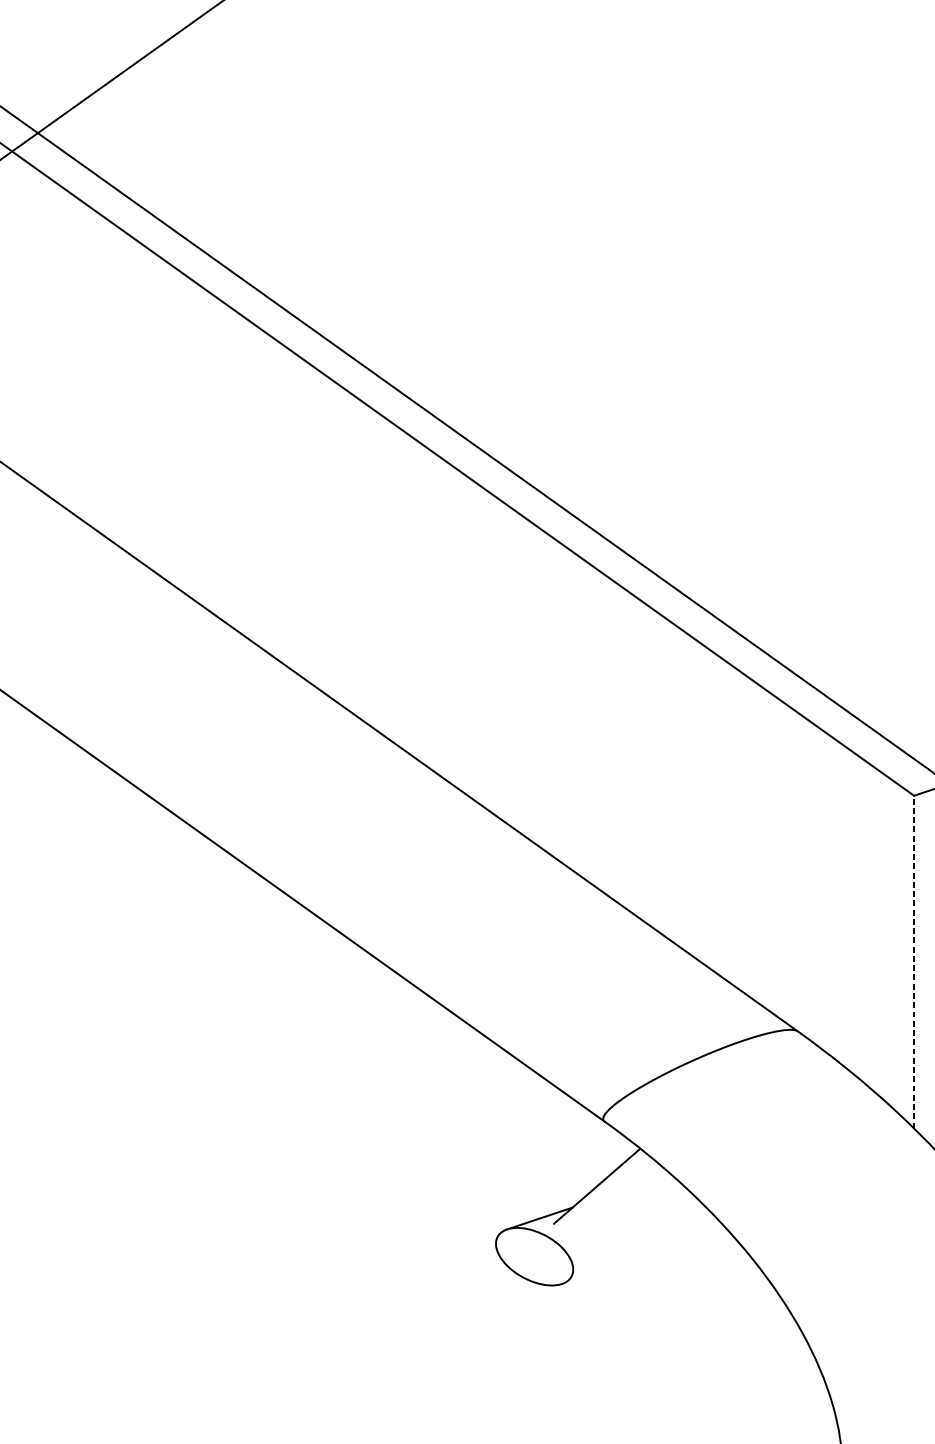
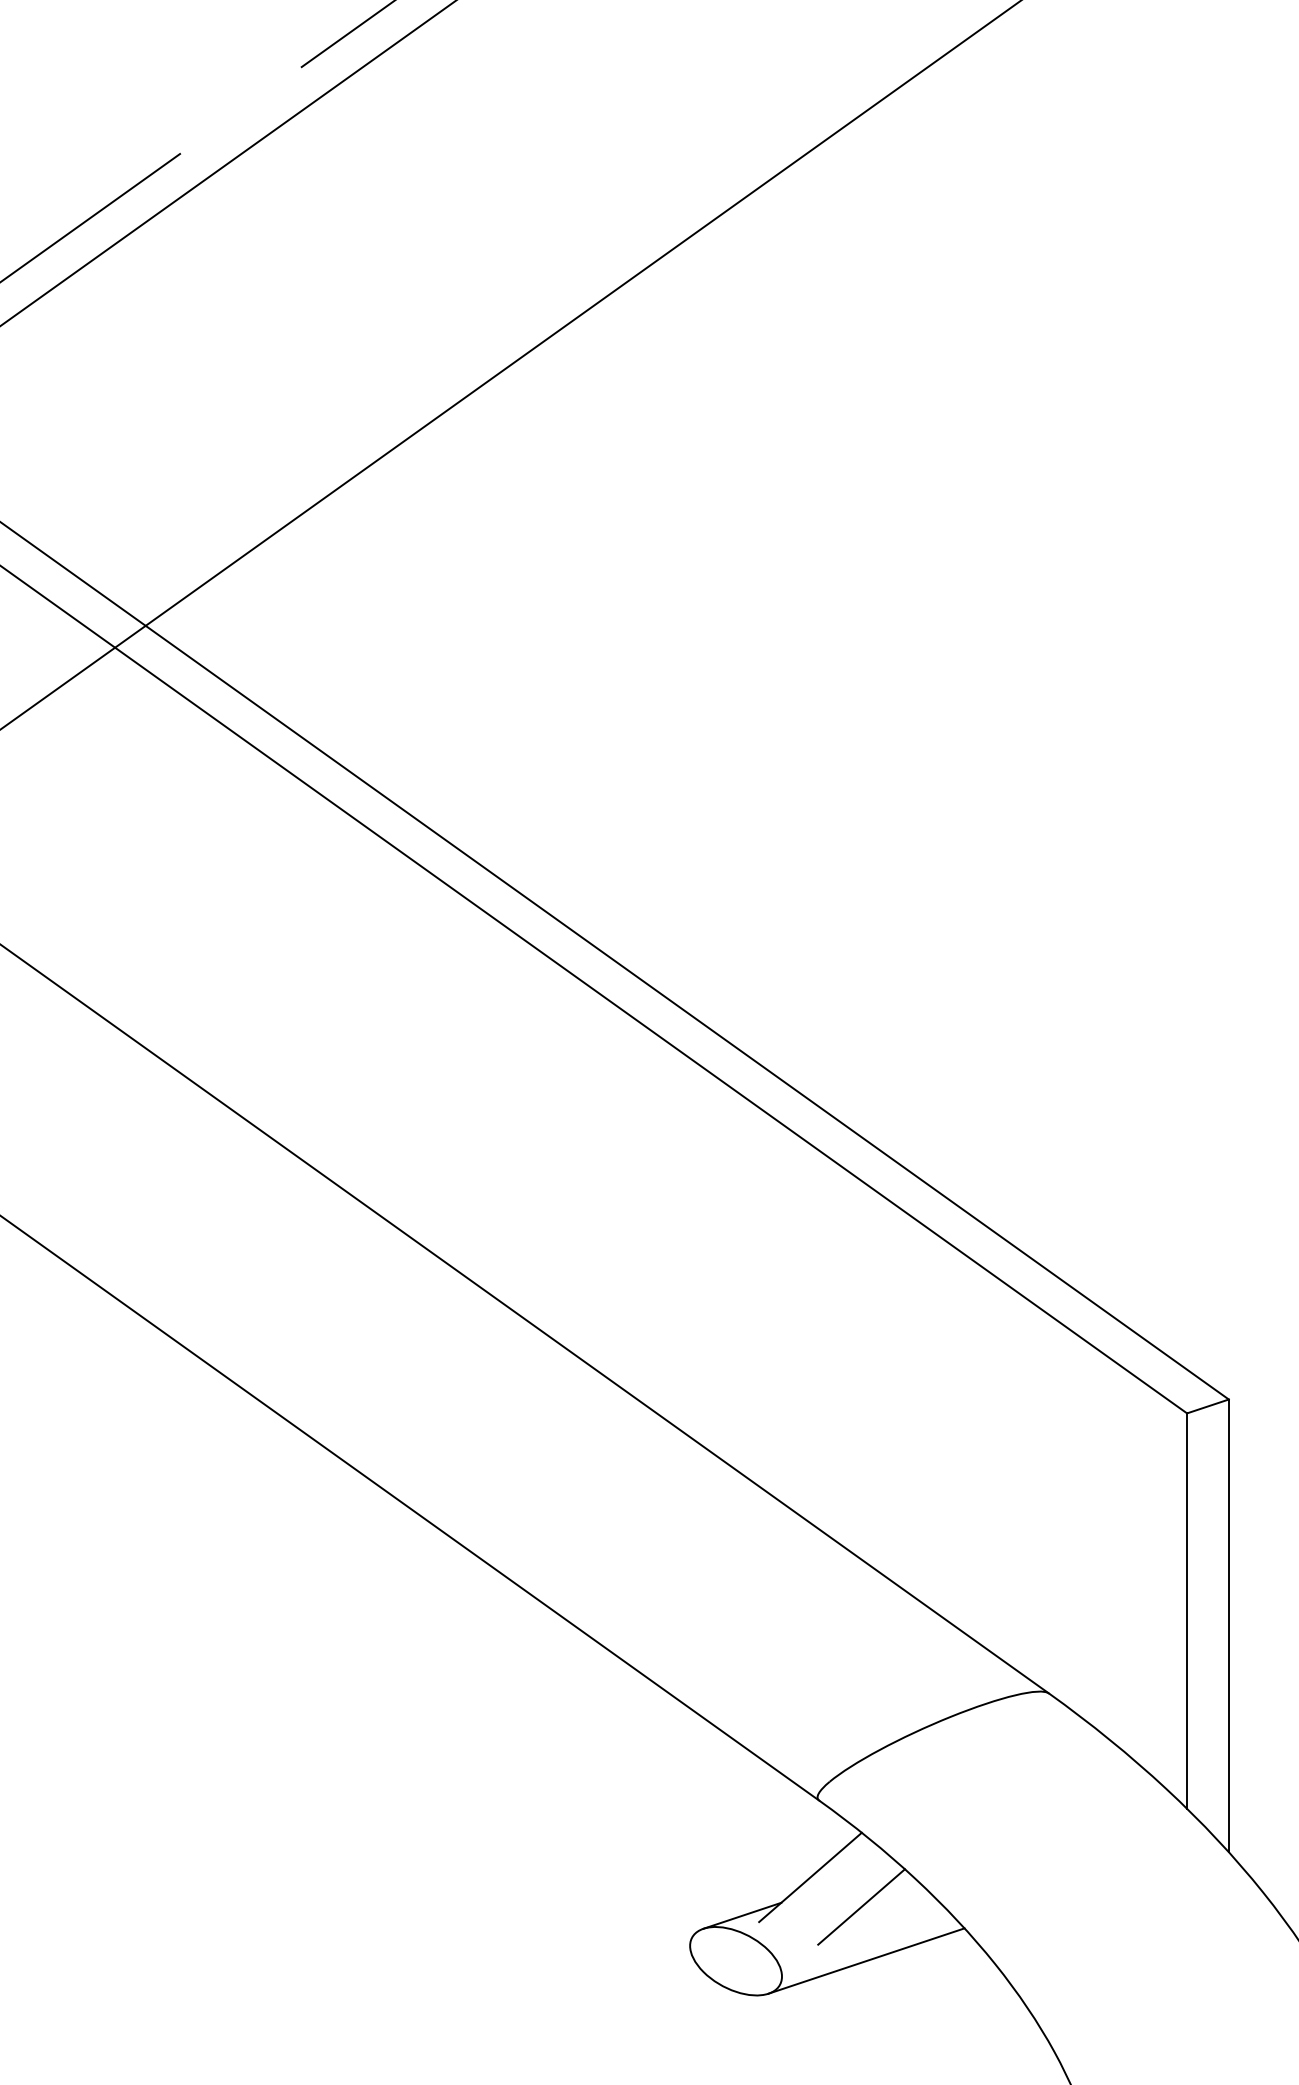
line: (914, 962) -> (1187, 1611), dashed -> solid
line: (640, 1210) -> (861, 1906), added
line: (644, 1256) -> (866, 1960), added

